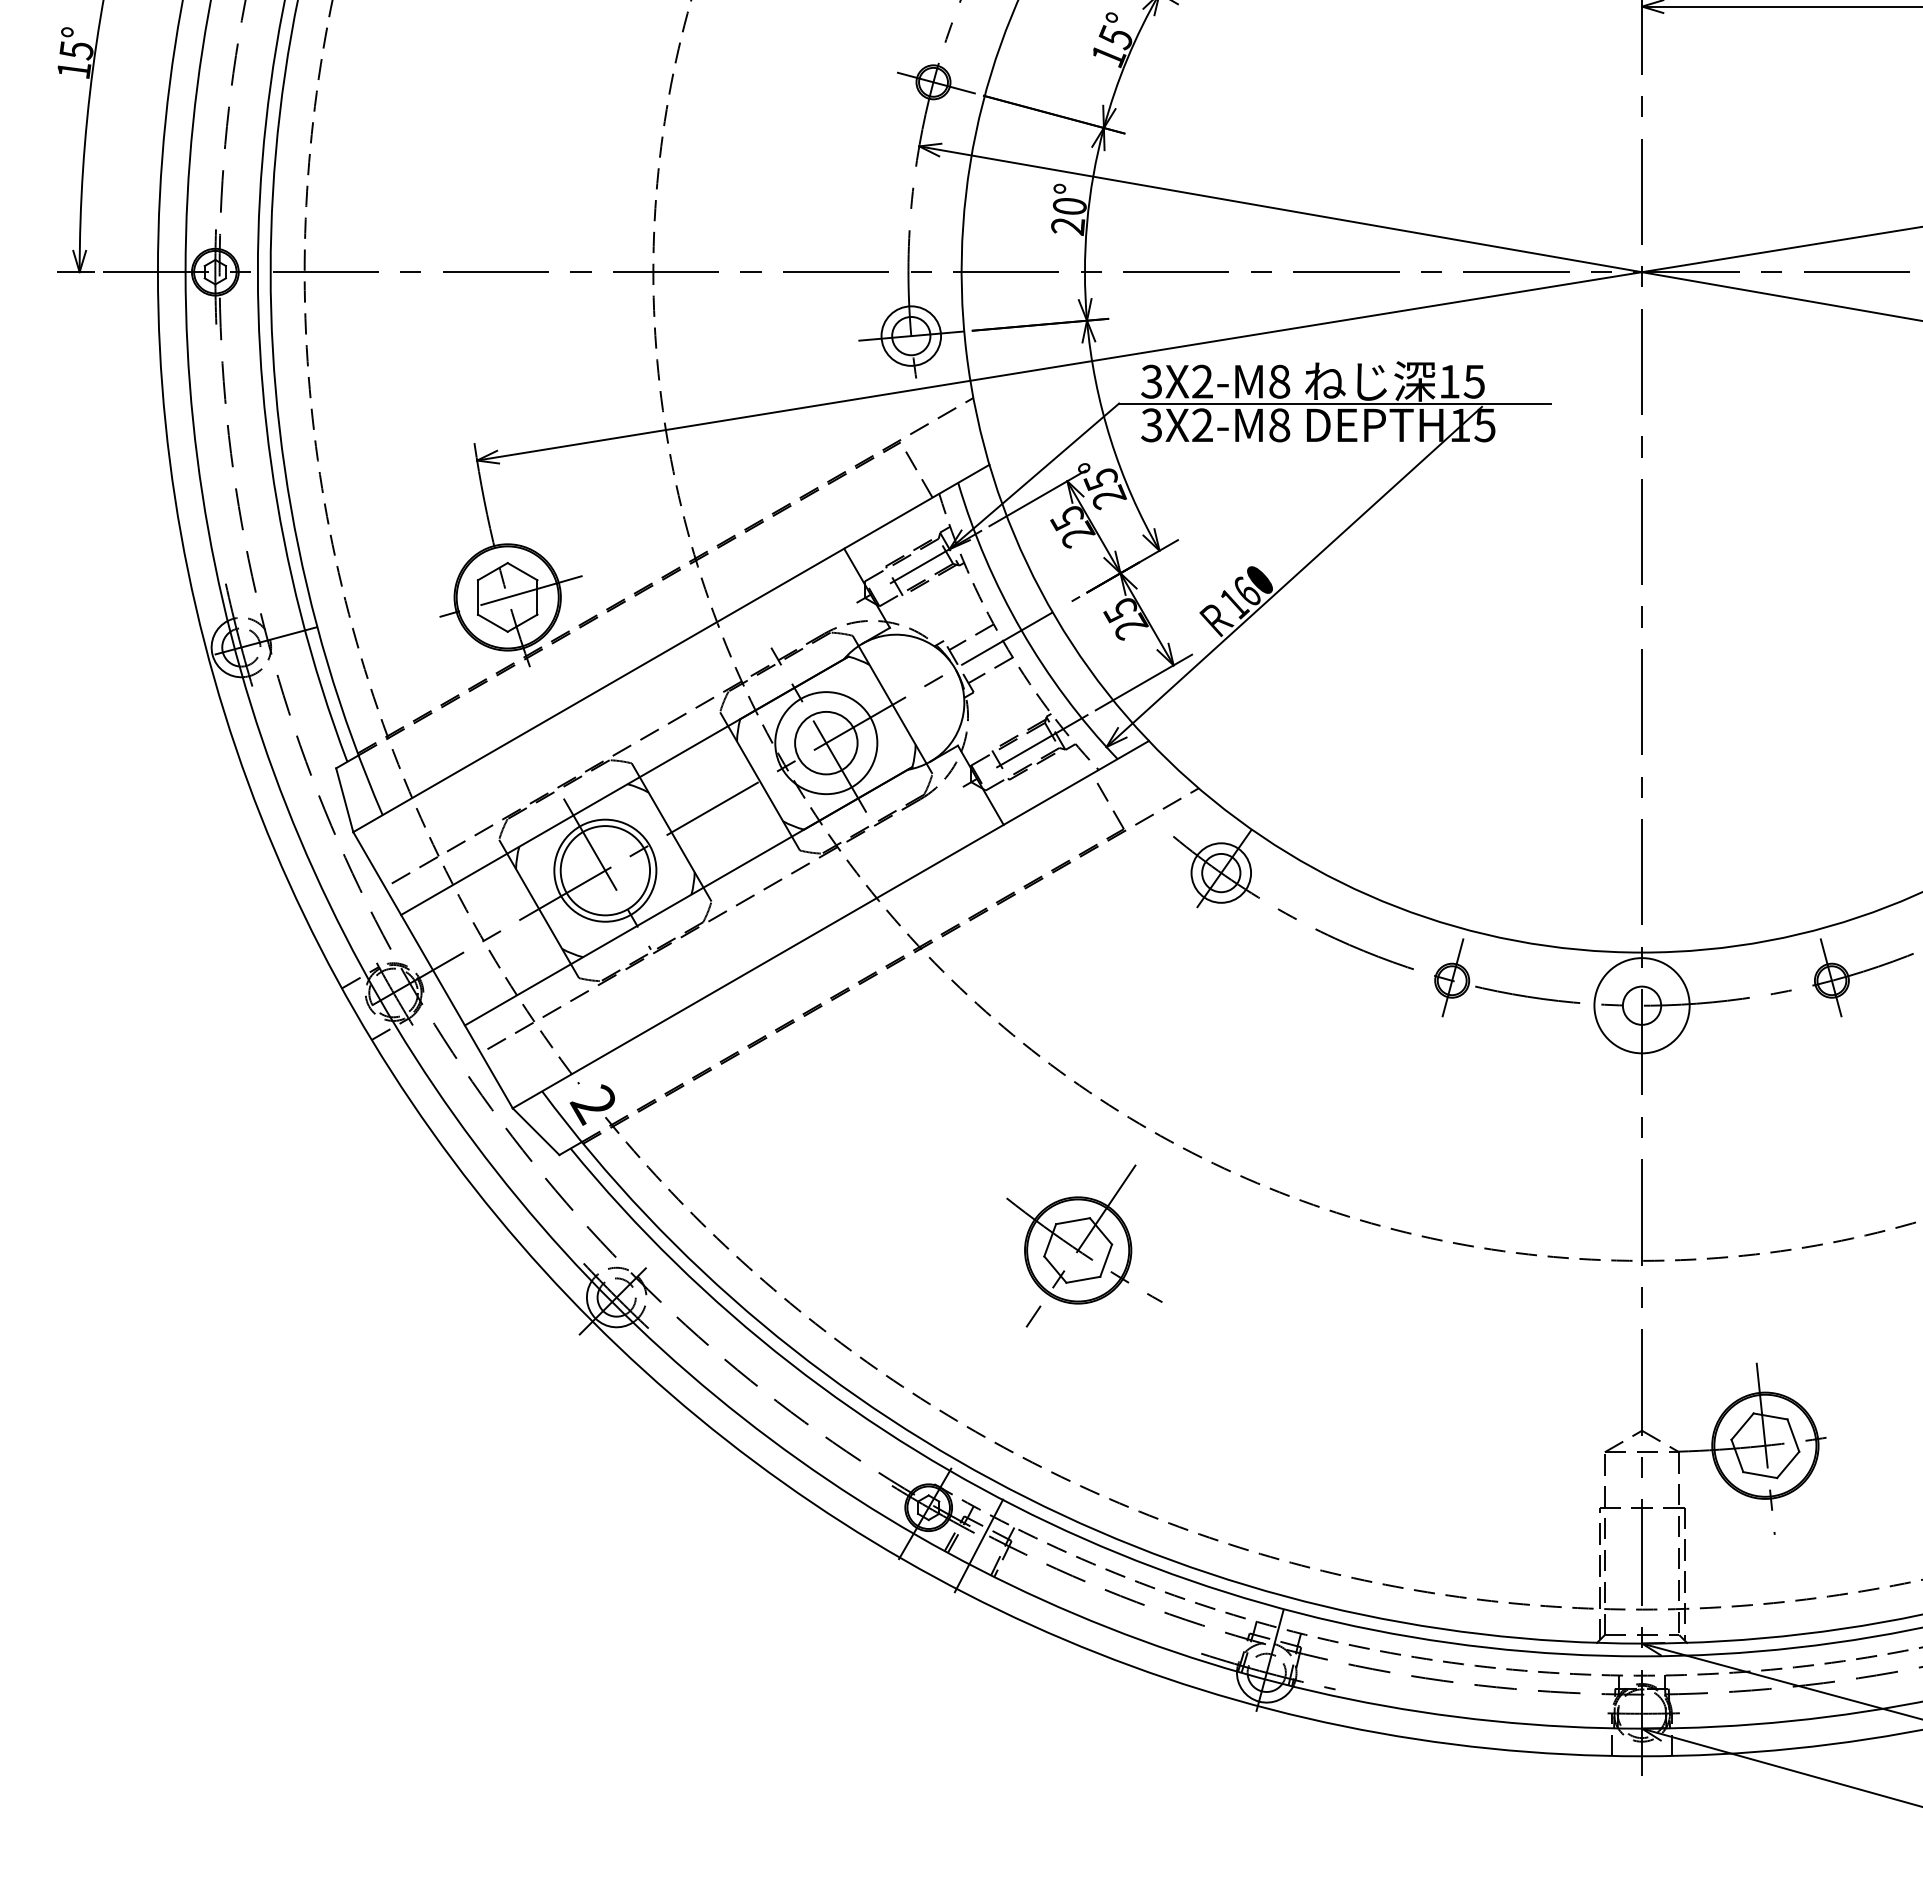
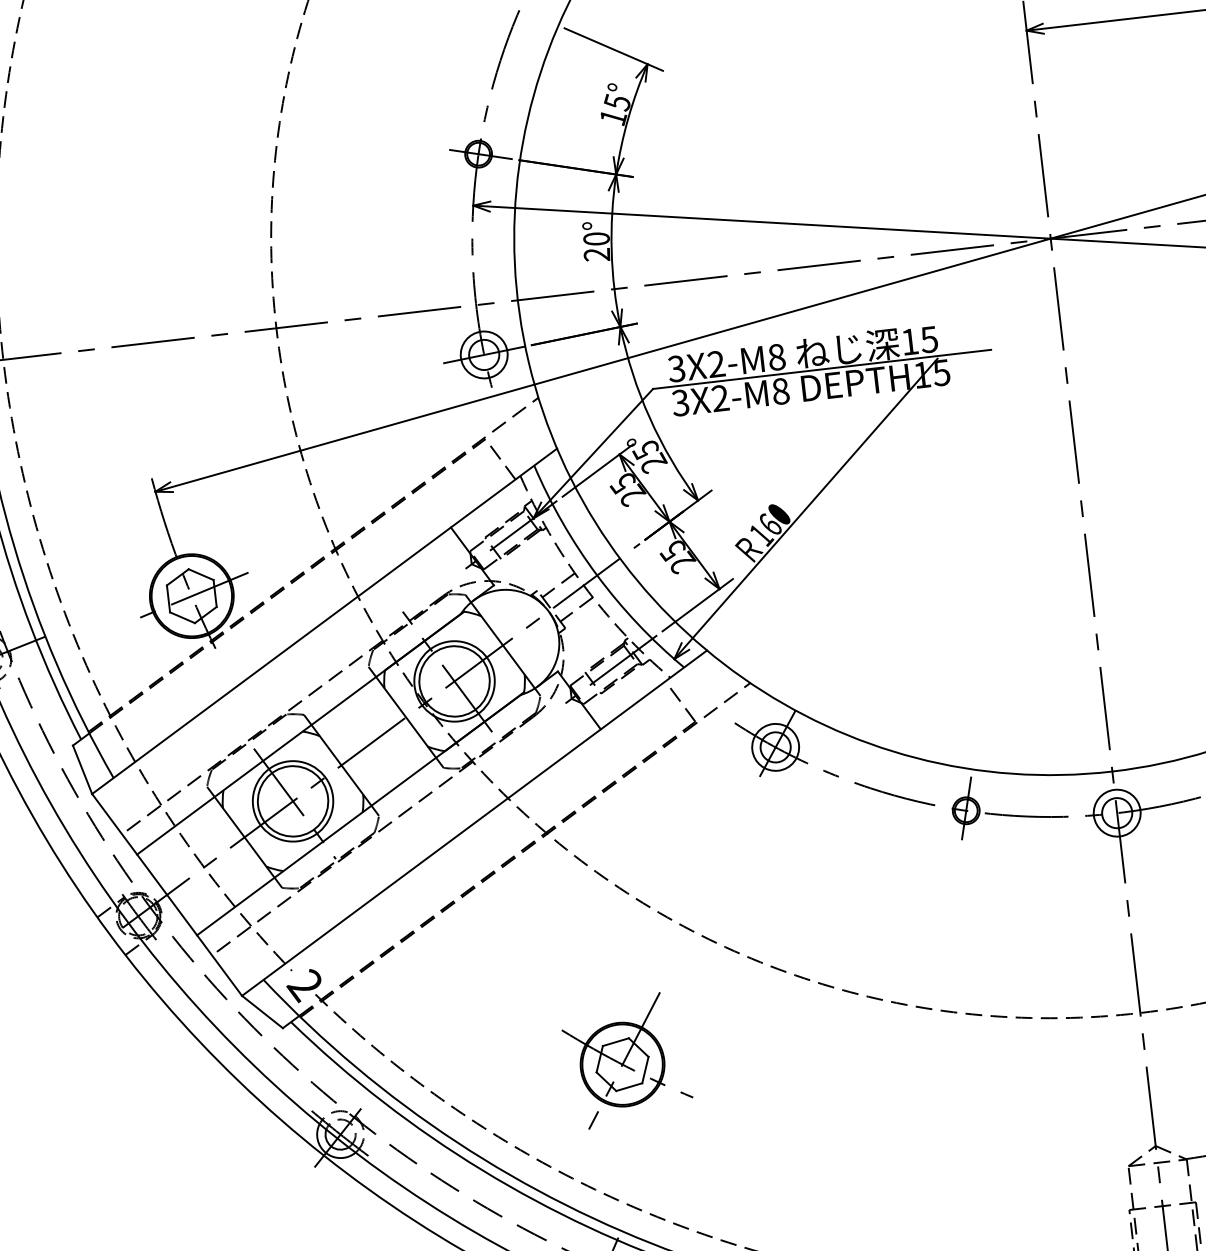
circle: (825, 742) -> (453, 681), size x1.43
circle: (1641, 1005) -> (1116, 813), size x0.62
part: (1084, 1245) -> (627, 1060), moved

